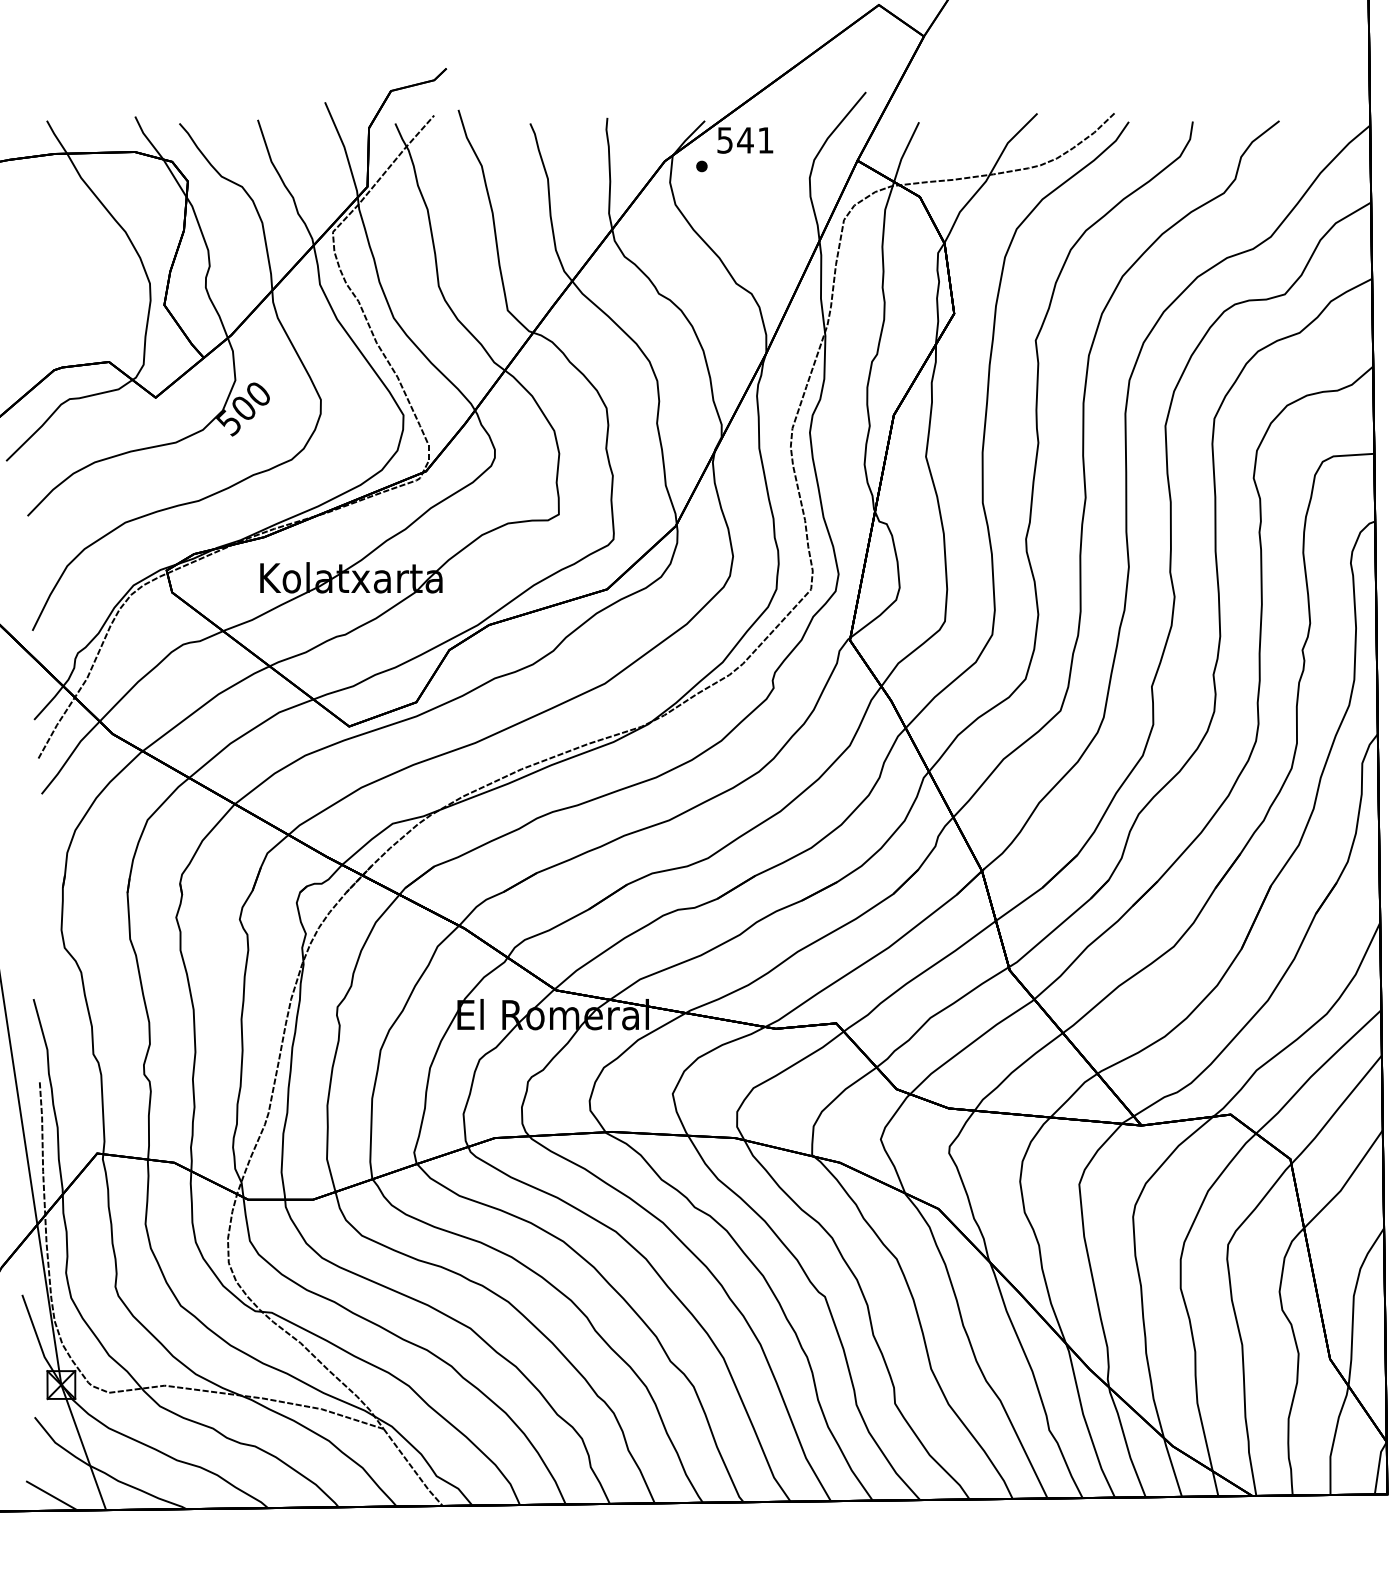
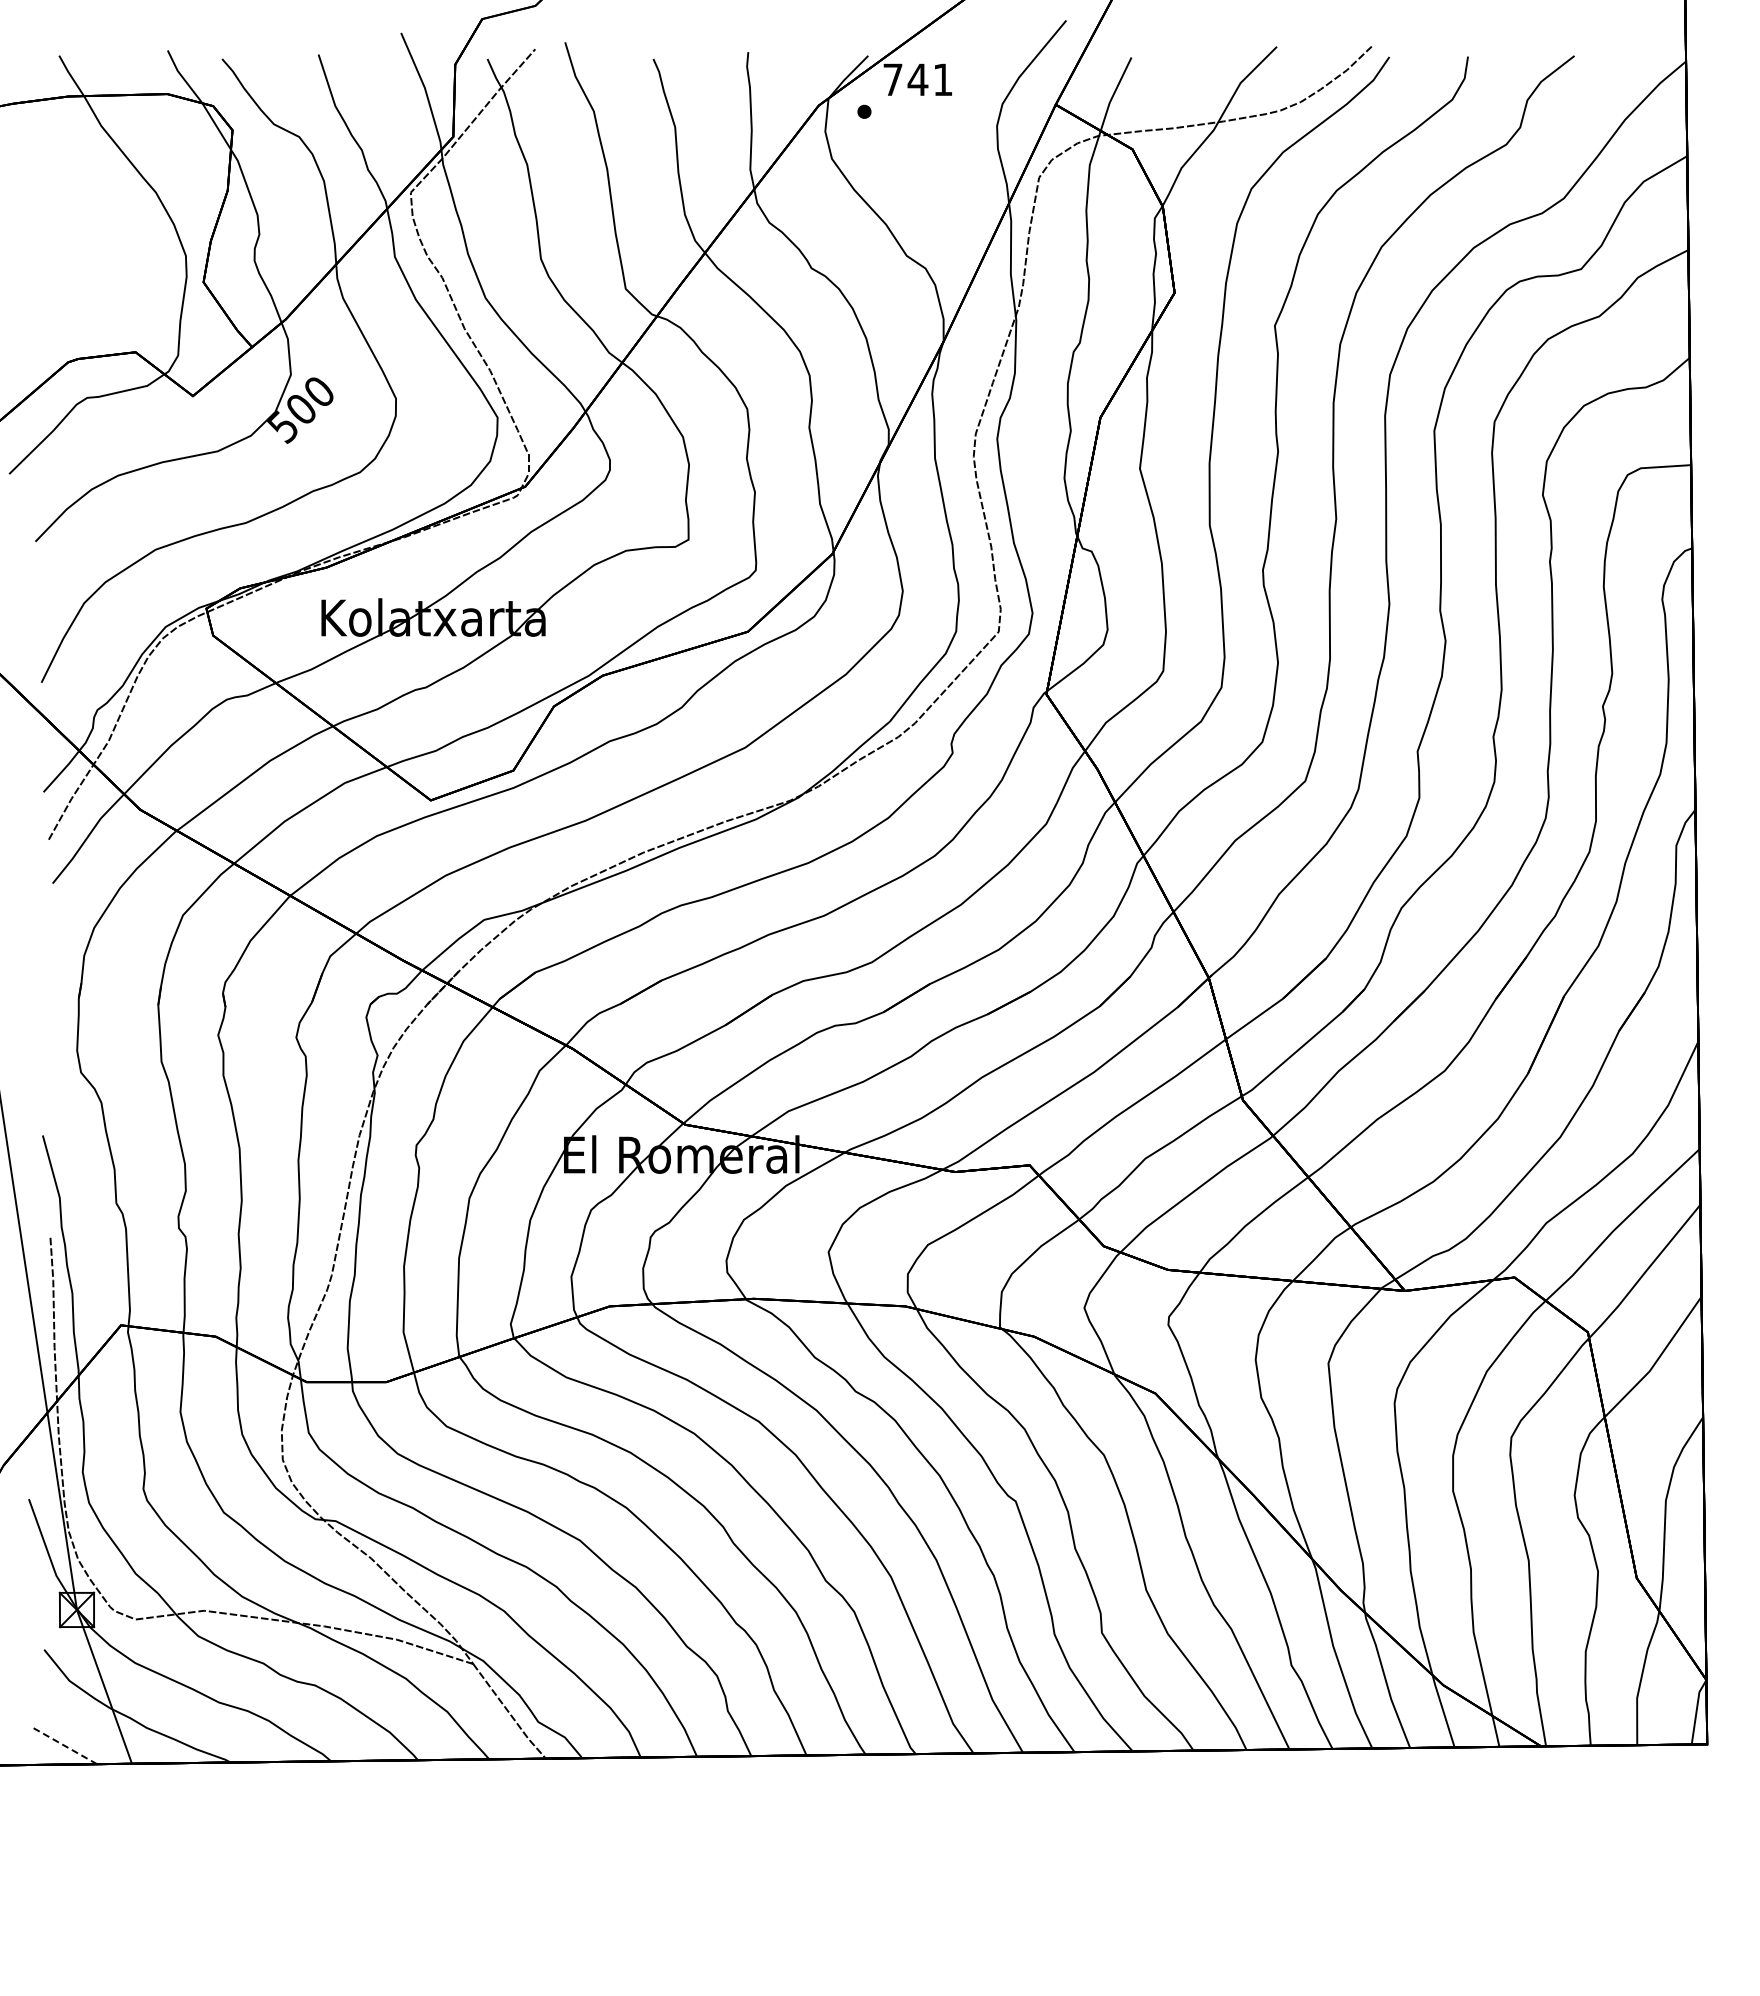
text: (724, 140) -> (892, 79), 541 -> 741
line: (51, 1495) -> (64, 1745), solid -> dashed

